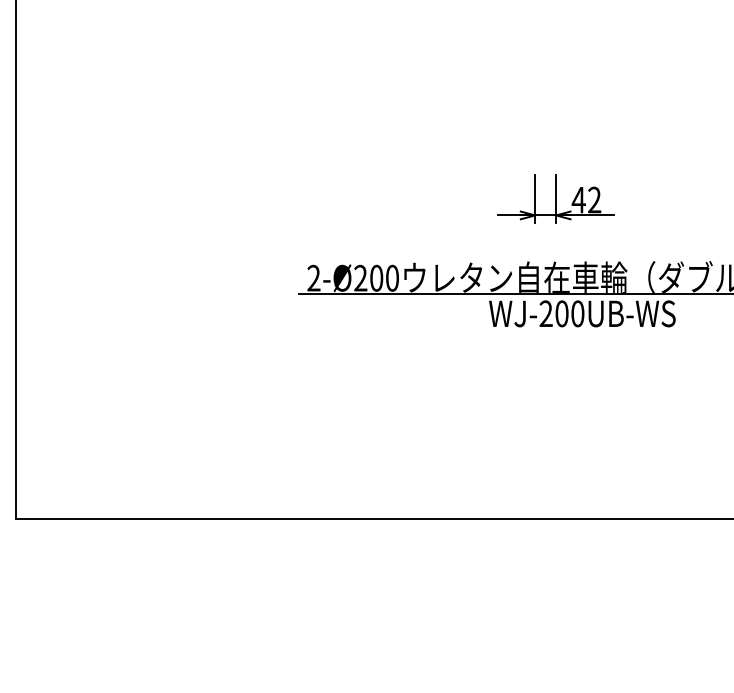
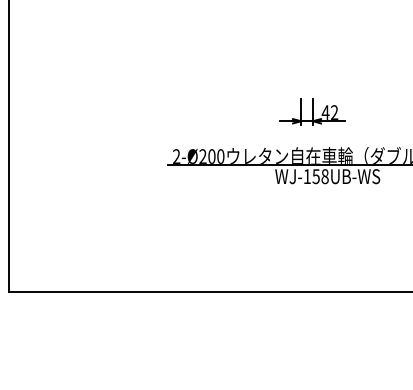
text: (560, 313) -> (315, 176), WJ-200UB-WS -> WJ-158UB-WS

